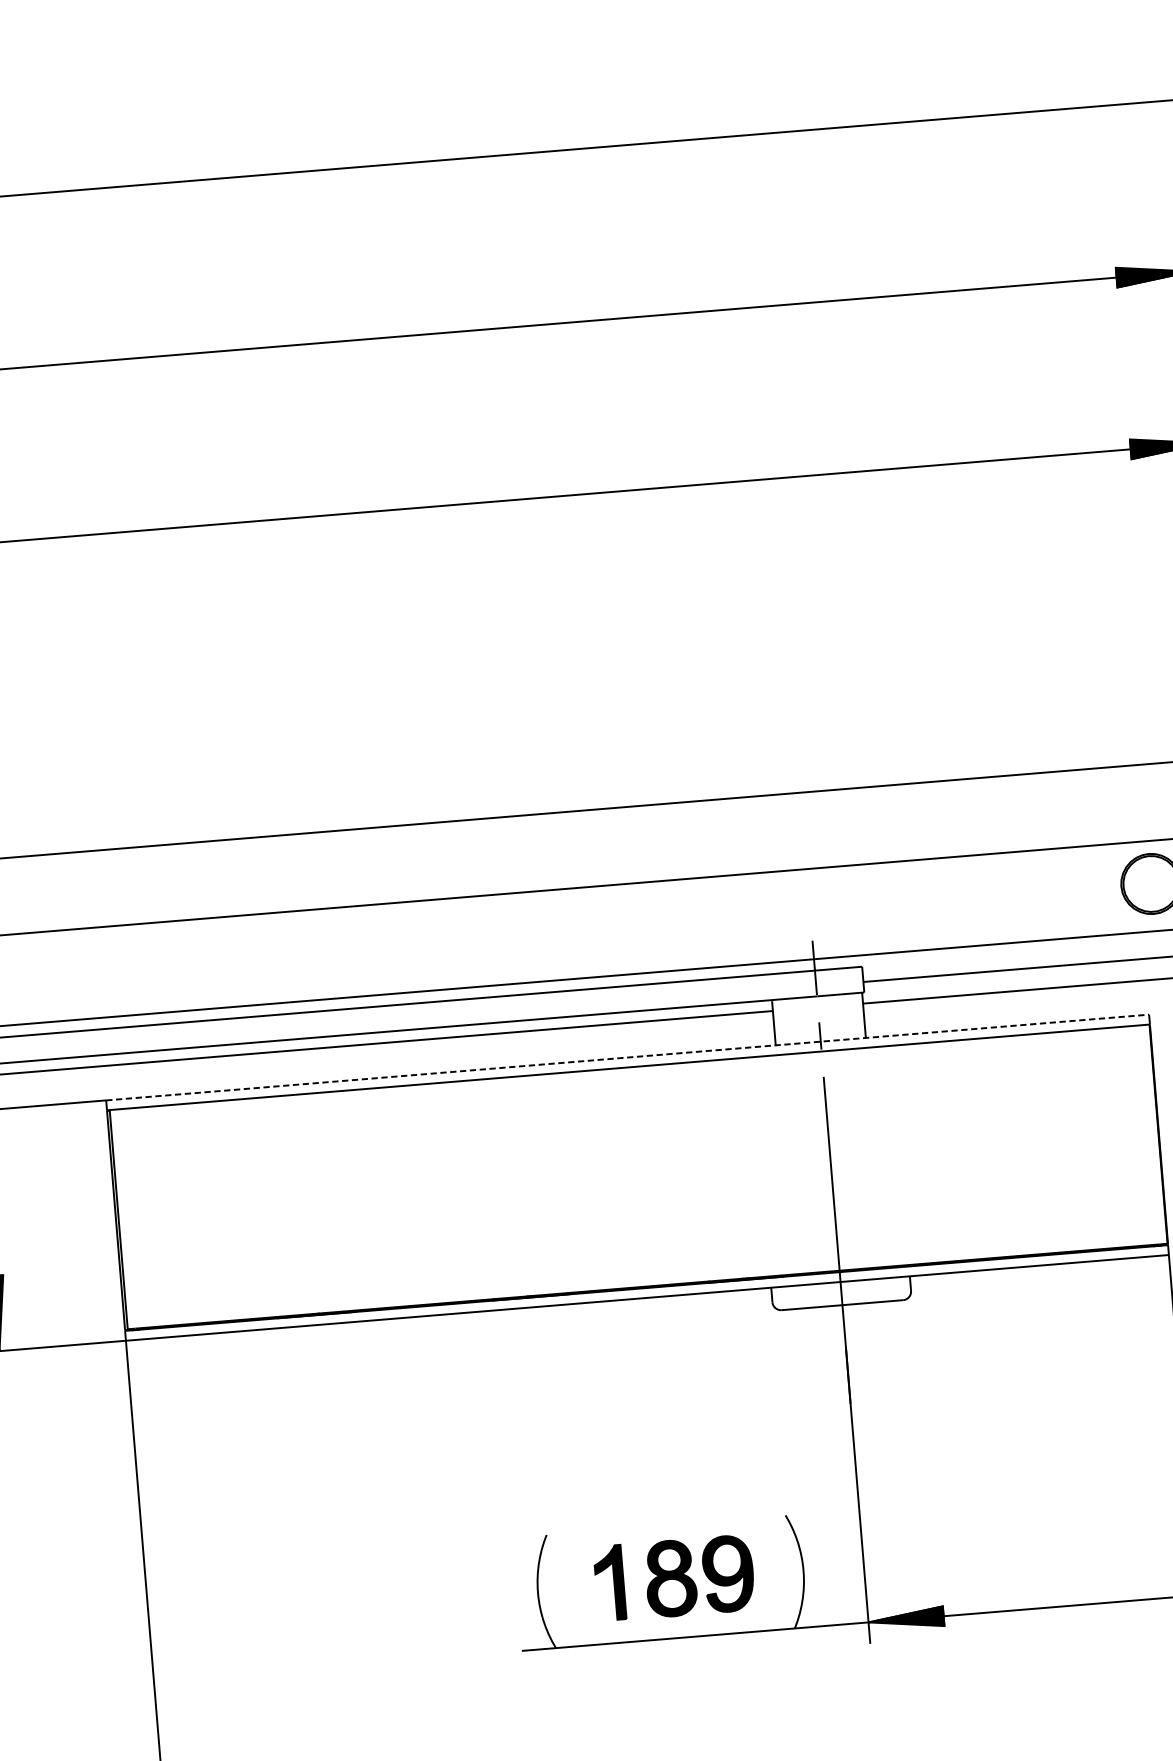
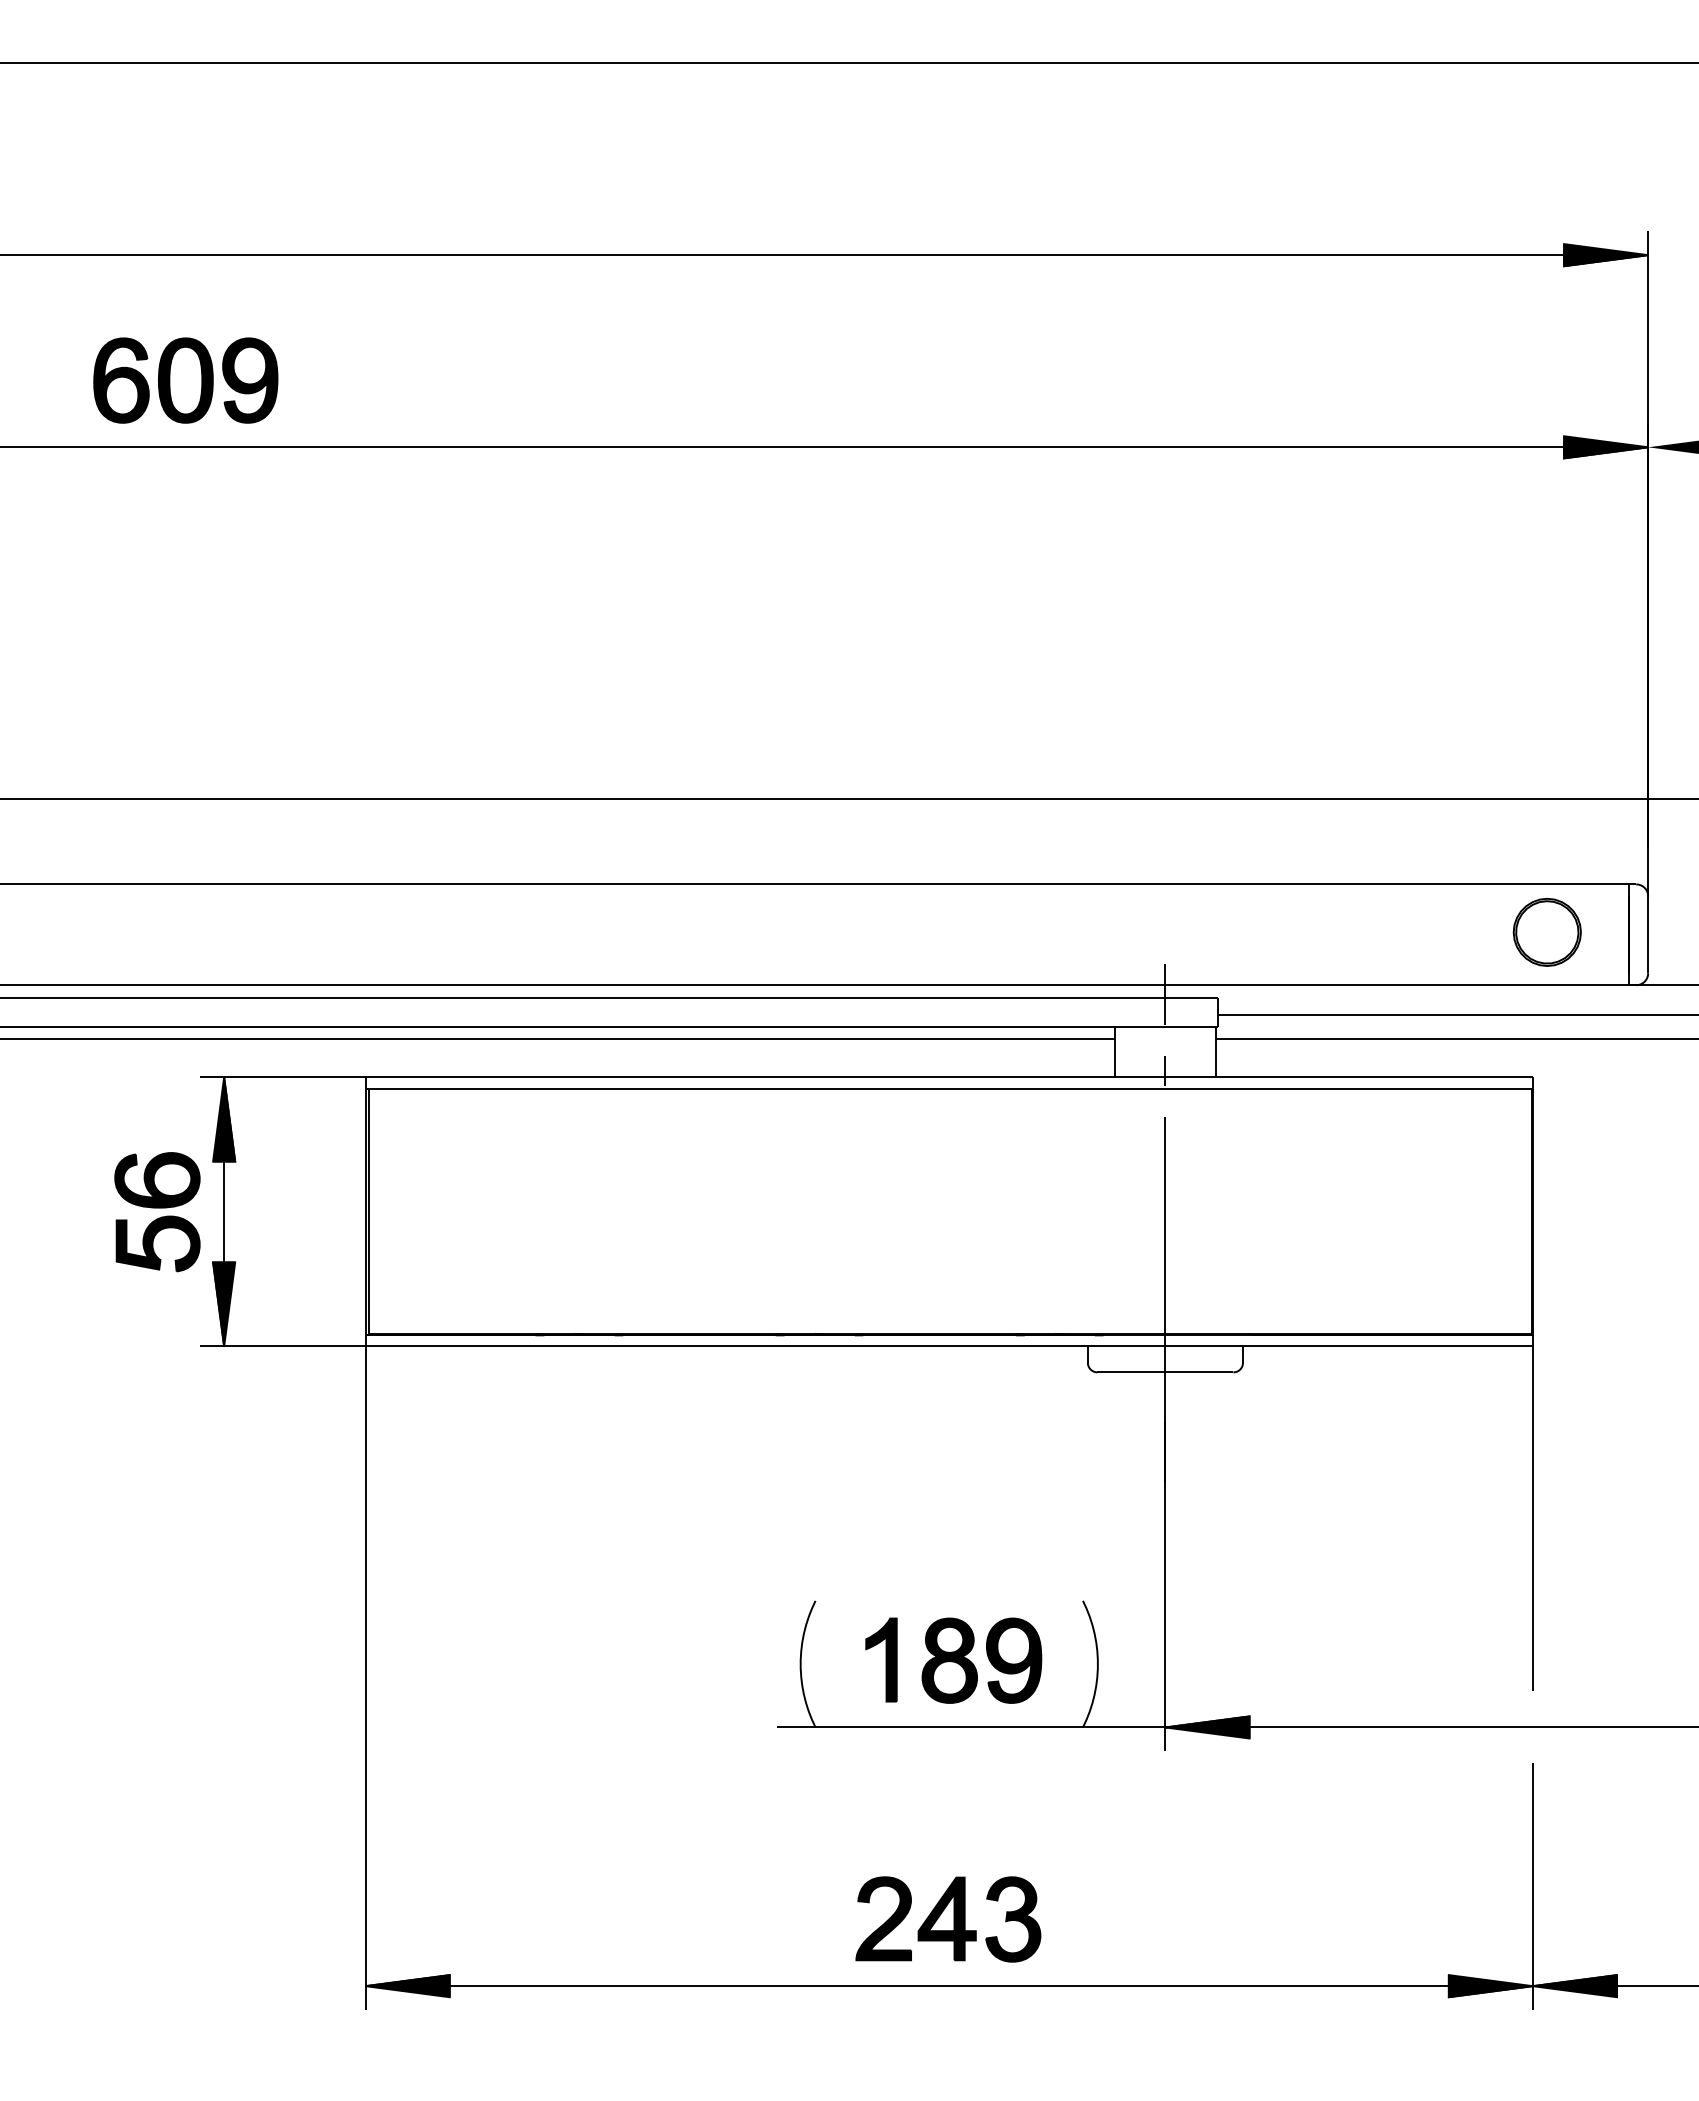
line: (627, 1057) -> (949, 1077), dashed -> solid

